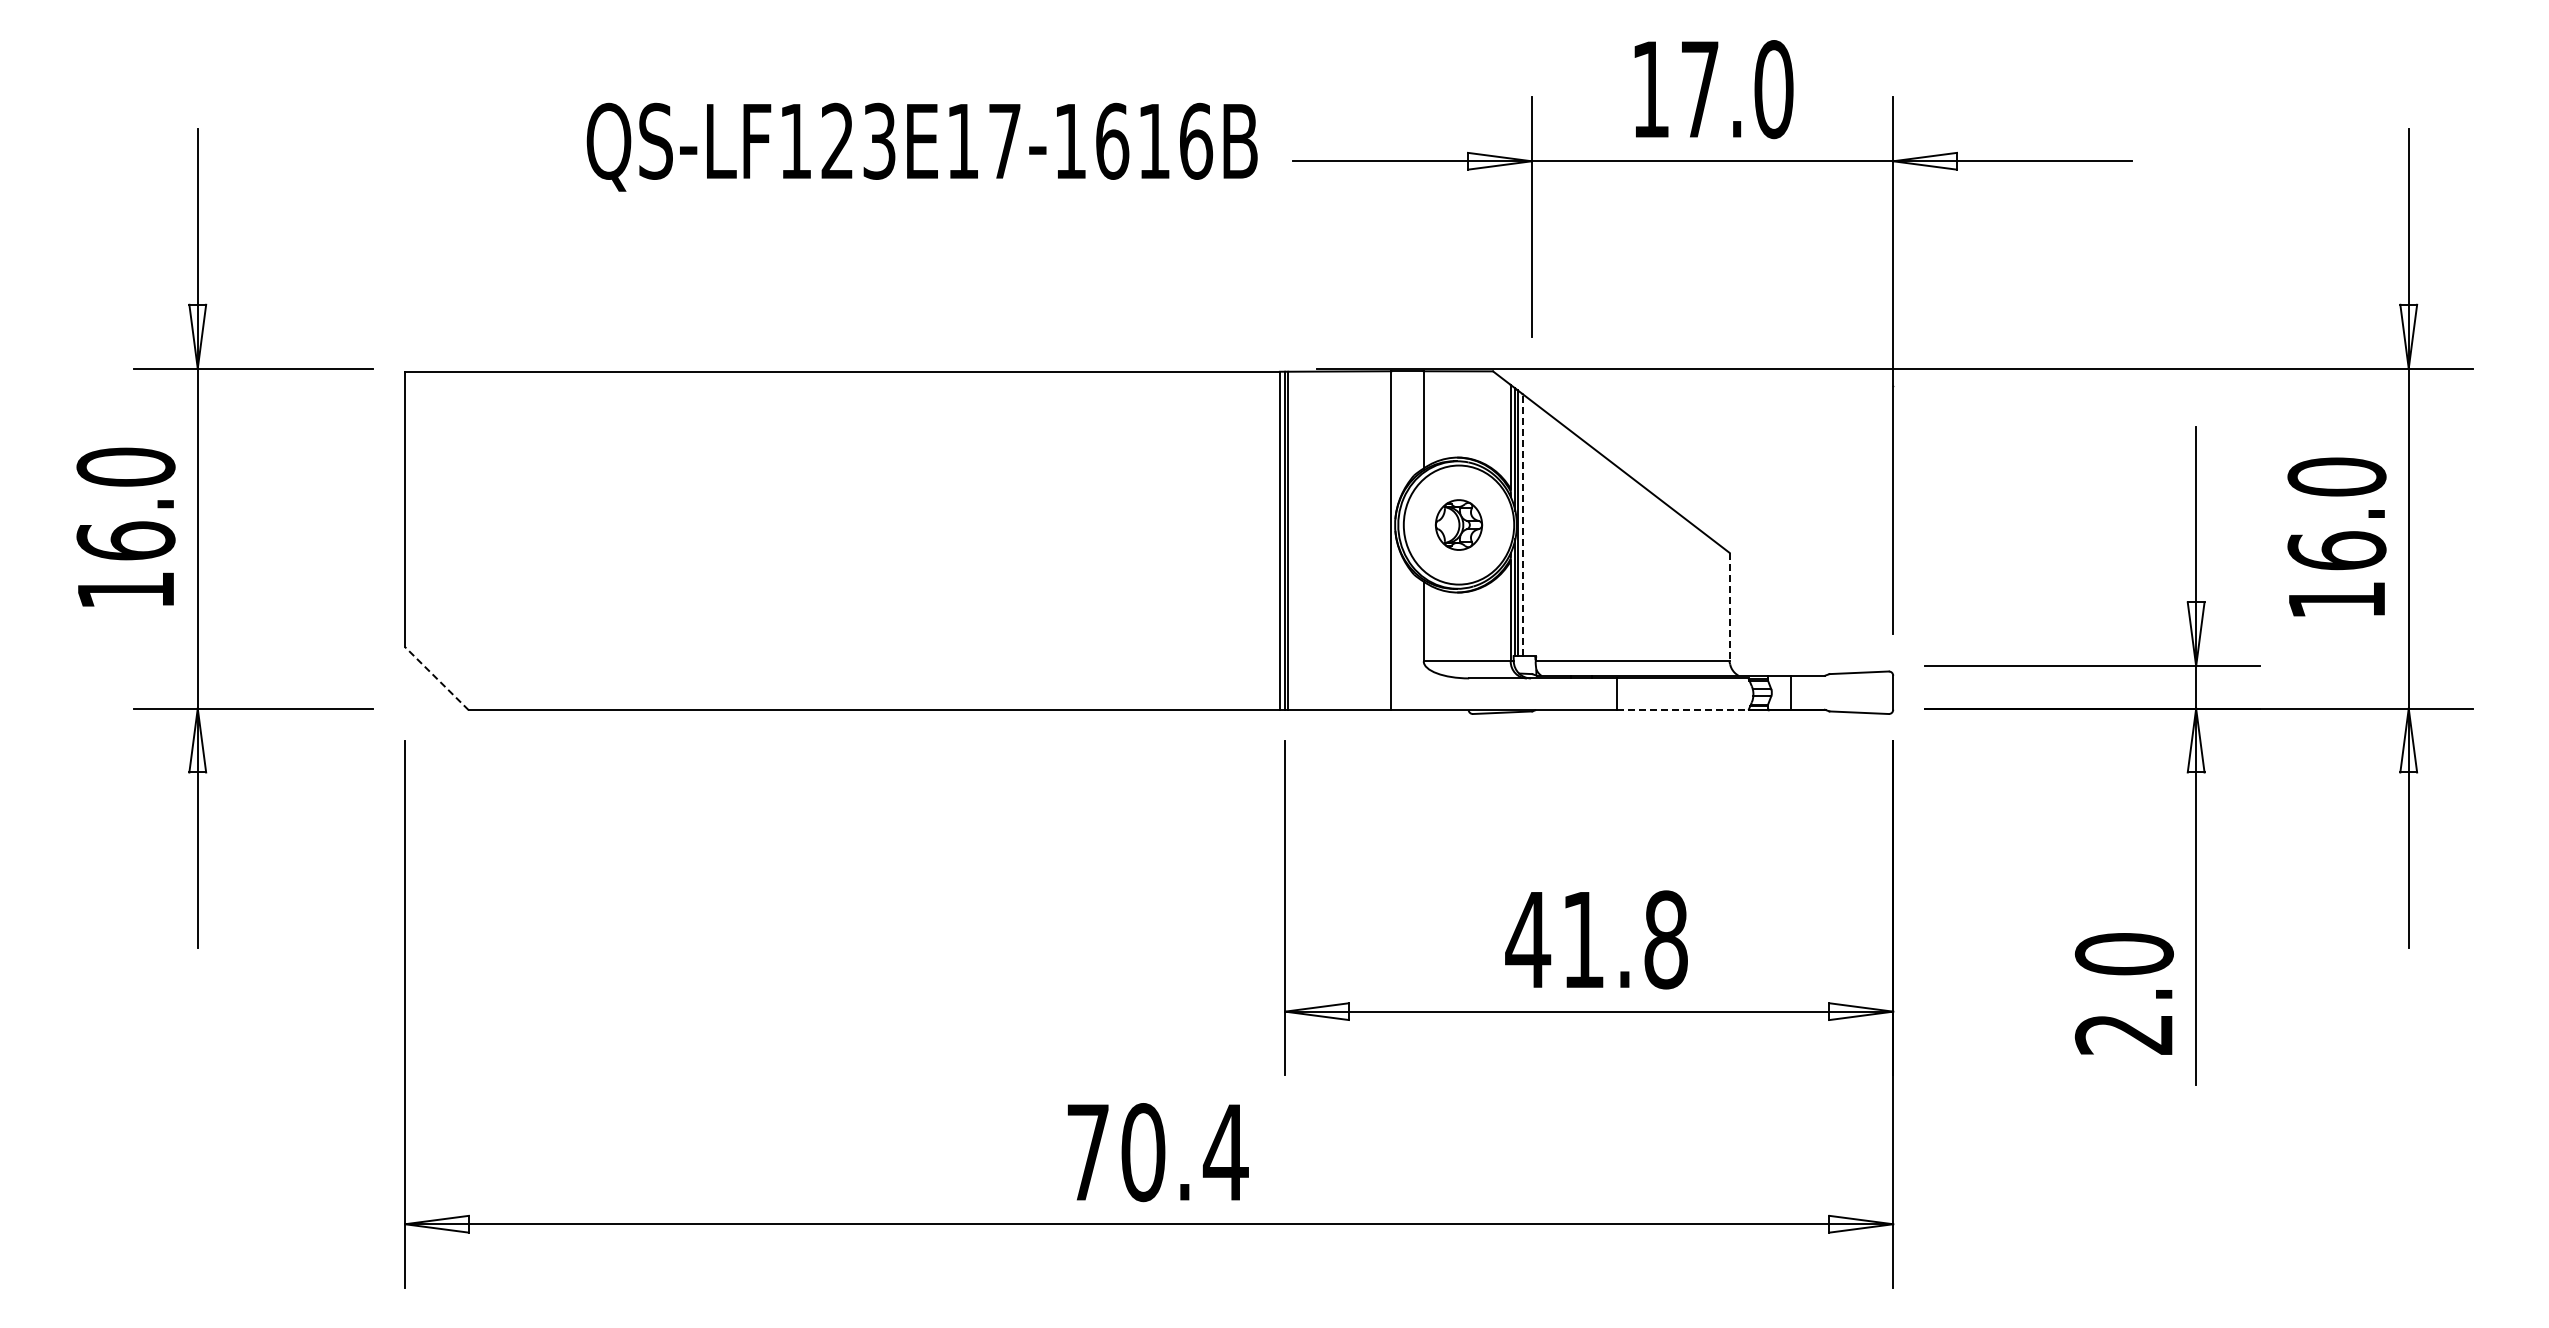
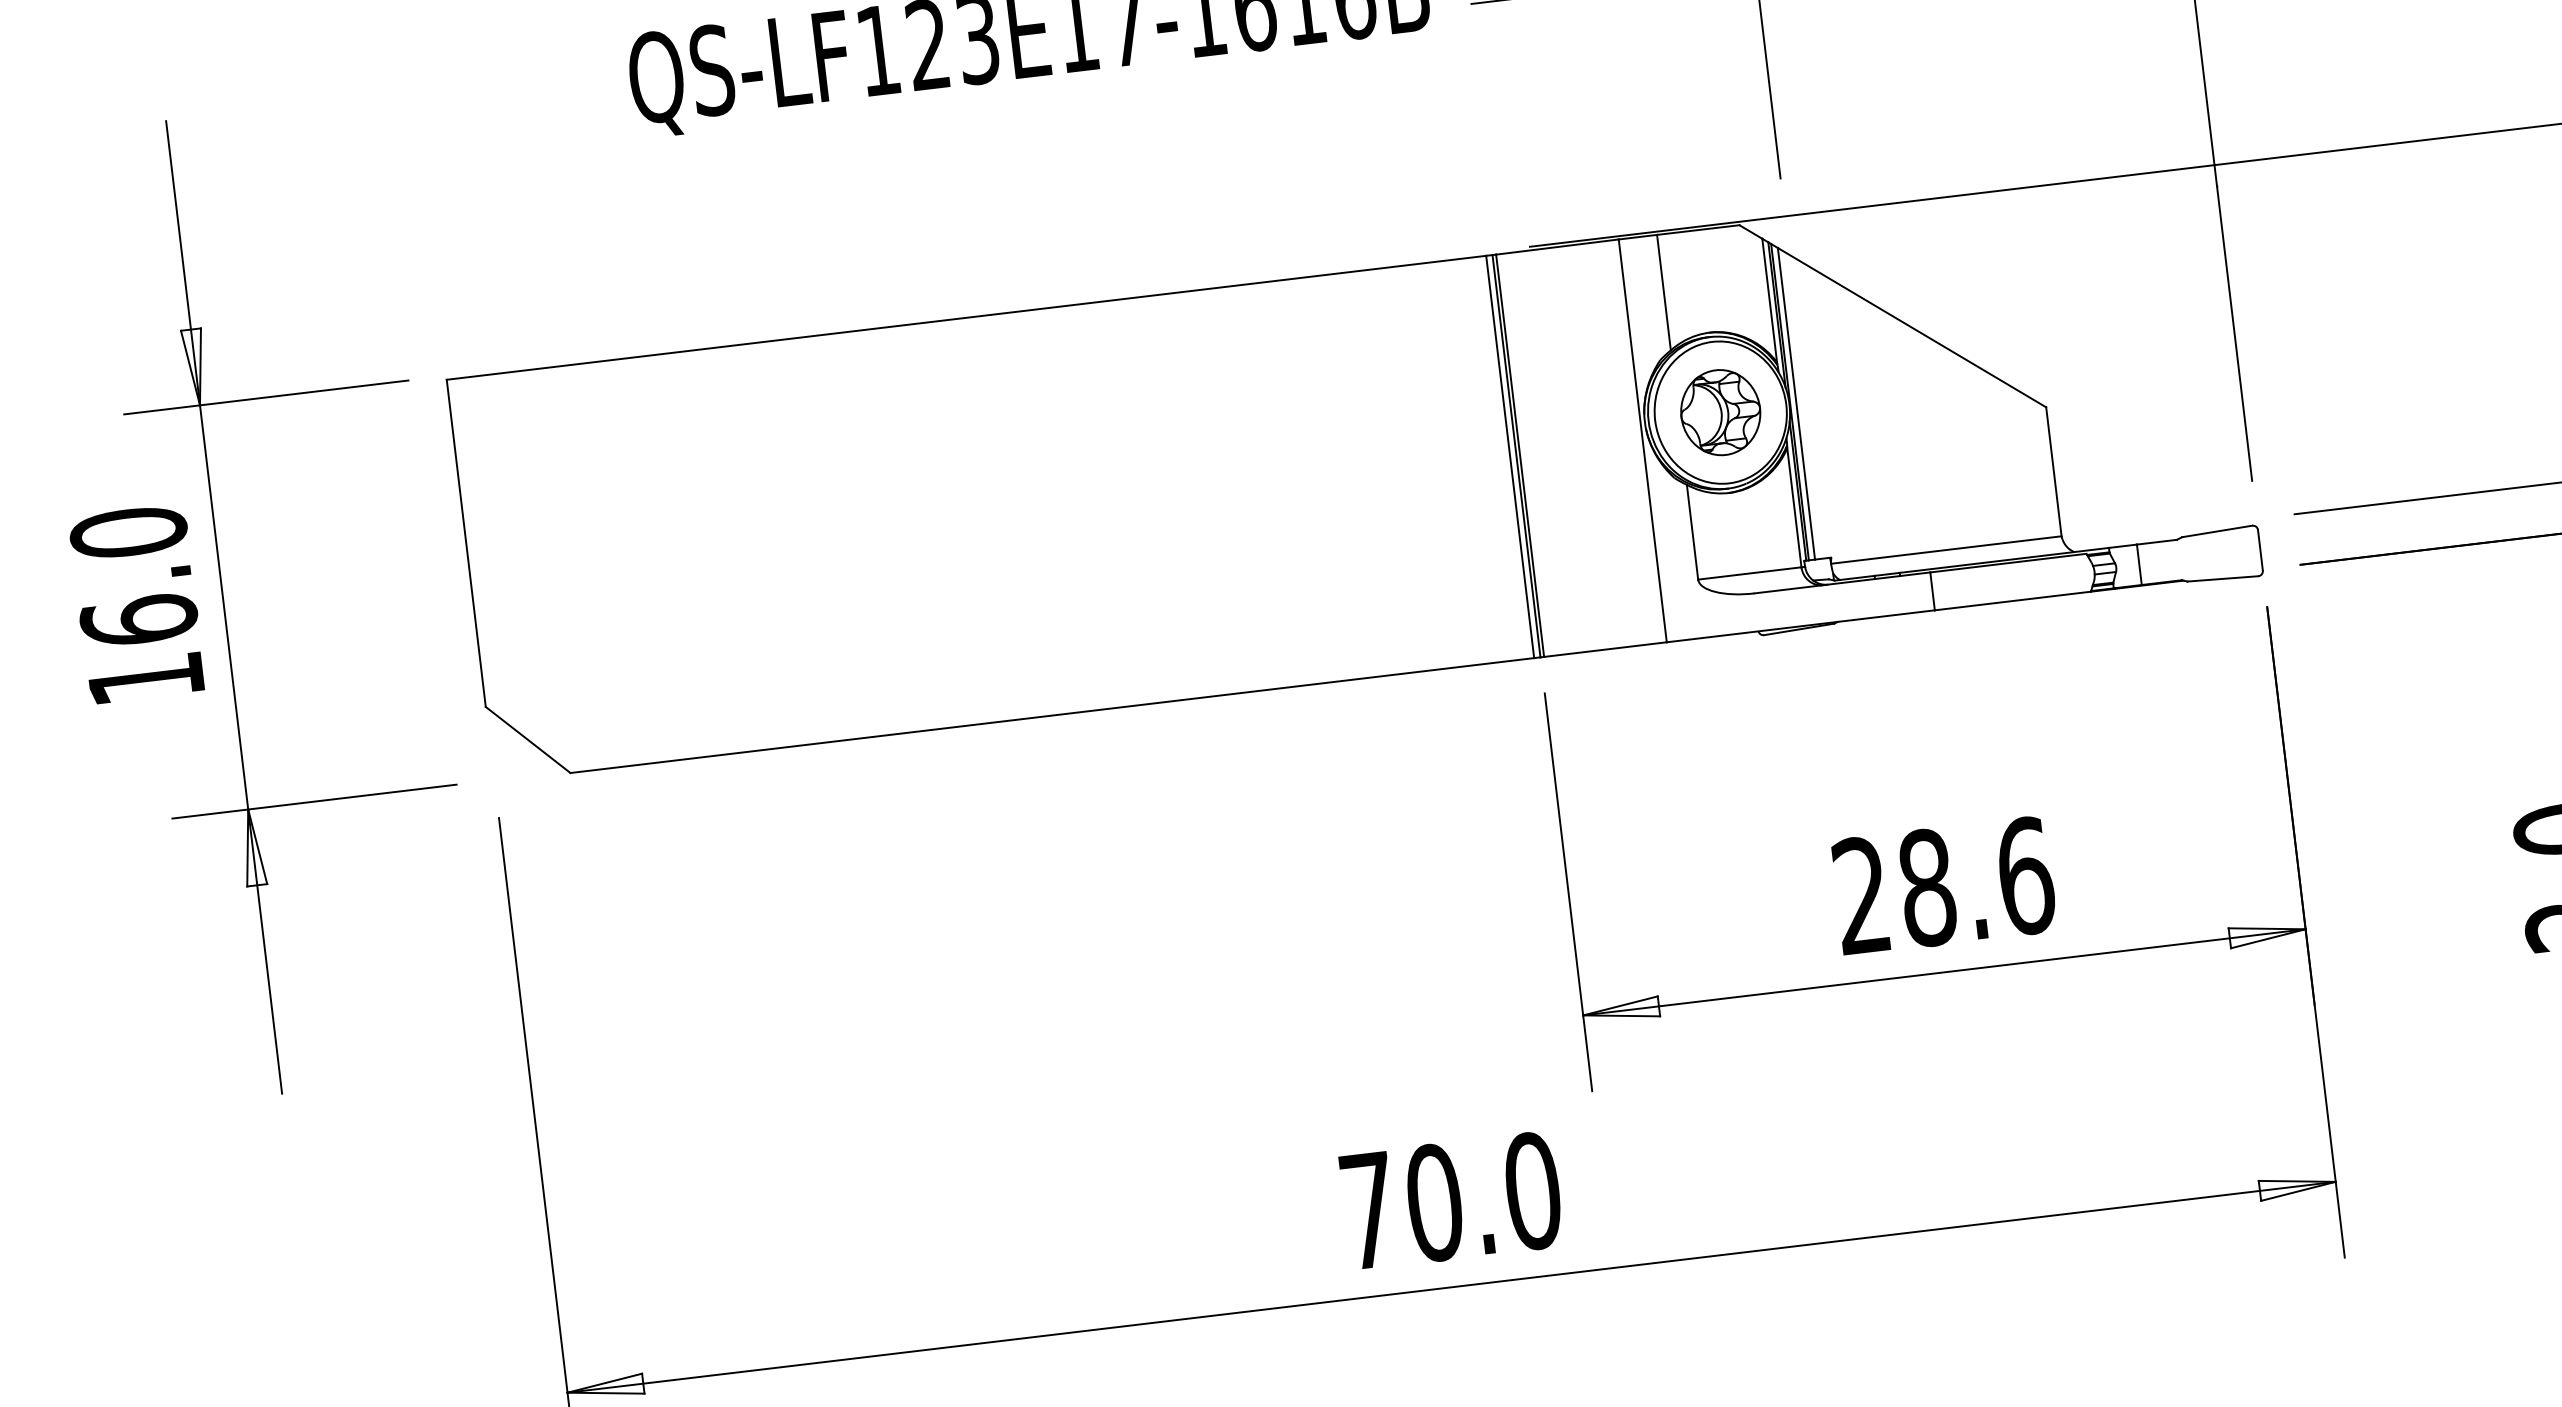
part: (1458, 524) -> (1720, 412), size x1.43
line: (1522, 524) -> (1796, 402), dashed -> solid
line: (1729, 607) -> (2053, 472), dashed -> solid
line: (436, 678) -> (527, 739), dashed -> solid
line: (1682, 710) -> (2012, 601), dashed -> solid
text: (1596, 939) -> (1942, 885), 41.8 -> 28.6
text: (1225, 1152) -> (1532, 1191), 70.4 -> 70.0

